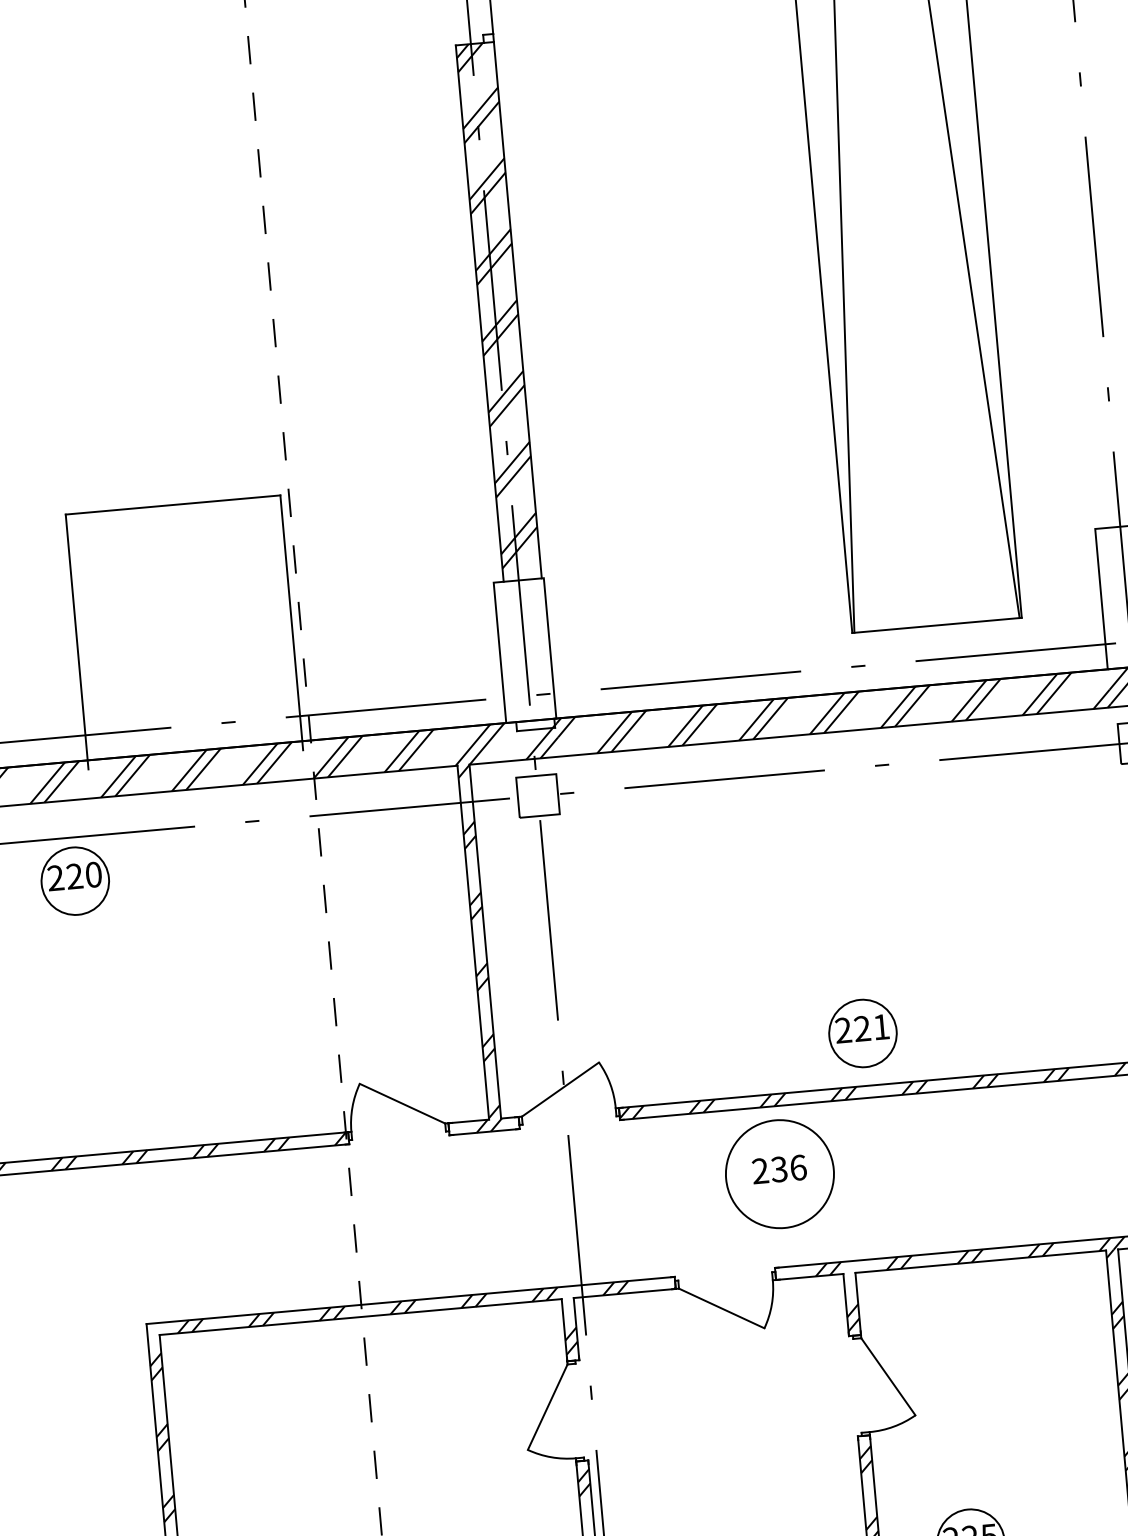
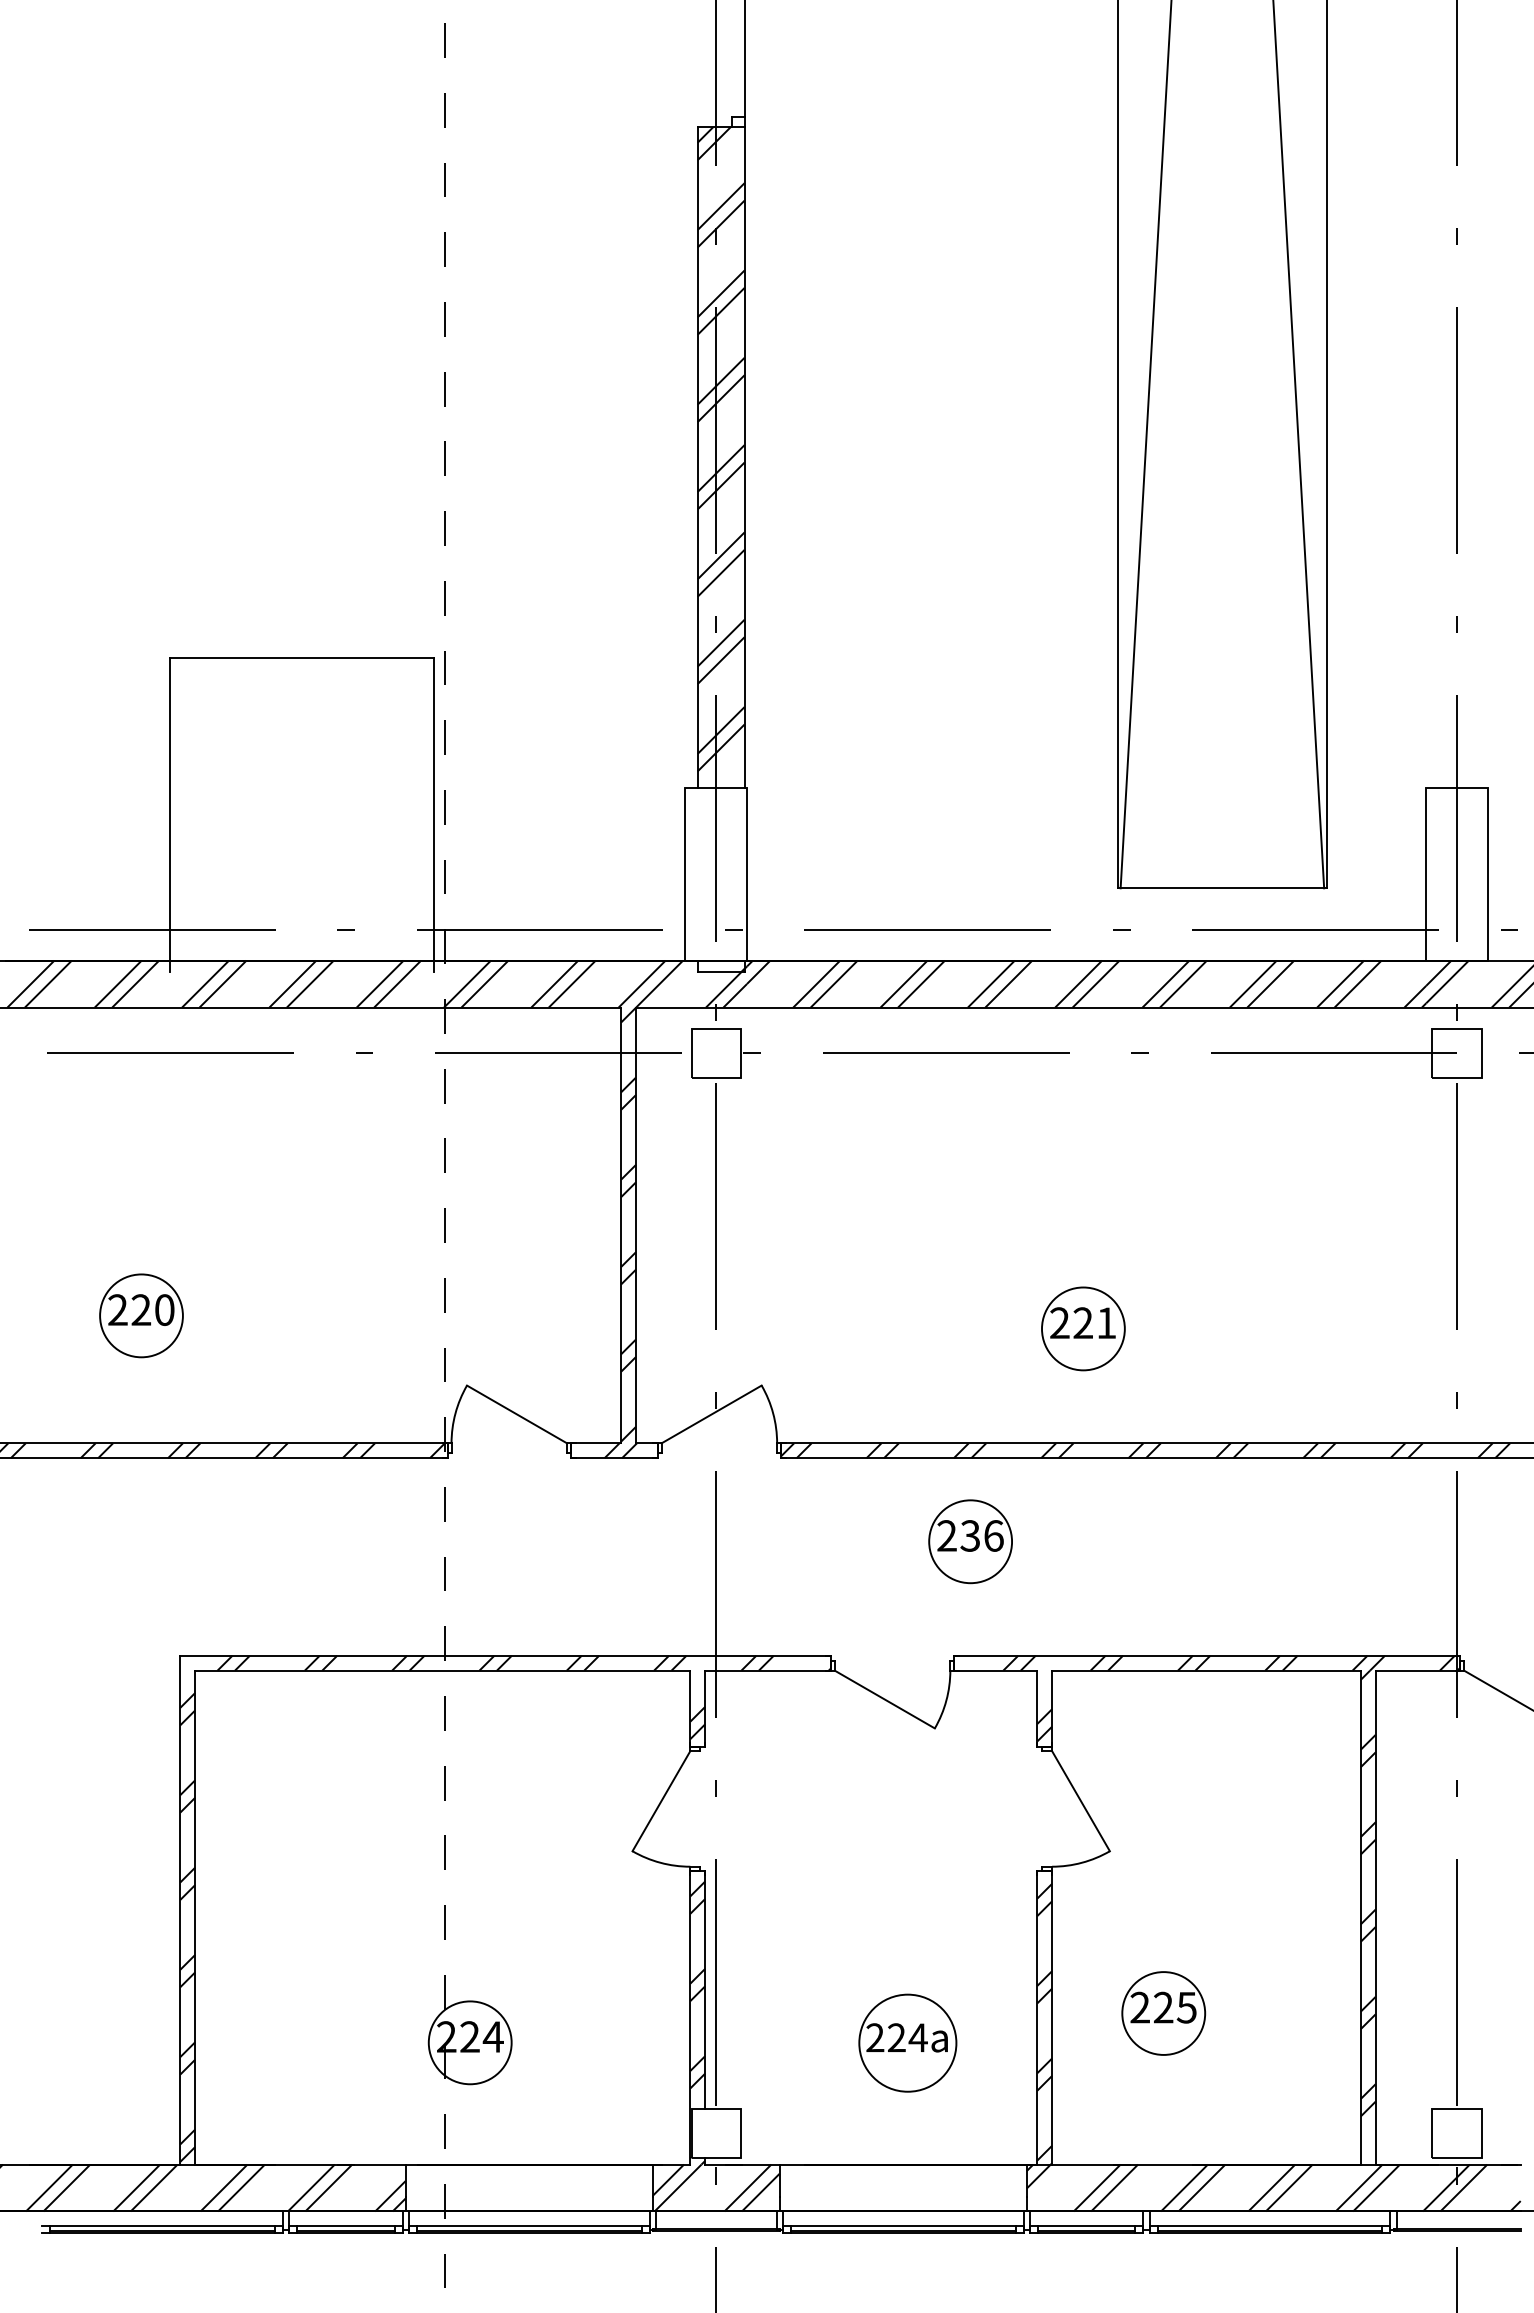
part: (75, 880) -> (141, 1315), moved
part: (863, 1033) -> (1083, 1328), moved
circle: (779, 1173) -> (970, 1541), size x0.62

